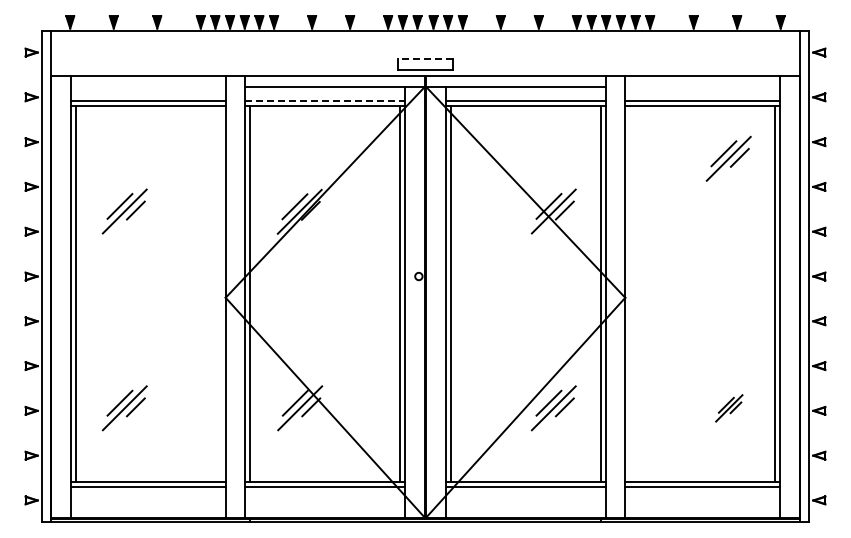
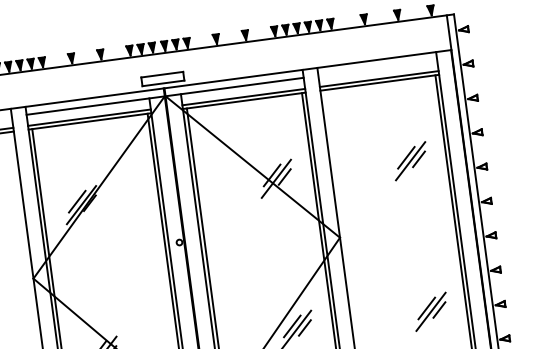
line: (425, 58) -> (162, 74), dashed -> solid
line: (325, 101) -> (89, 117), dashed -> solid
part: (728, 158) -> (410, 160), moved
part: (729, 408) -> (431, 311), size x1.67

